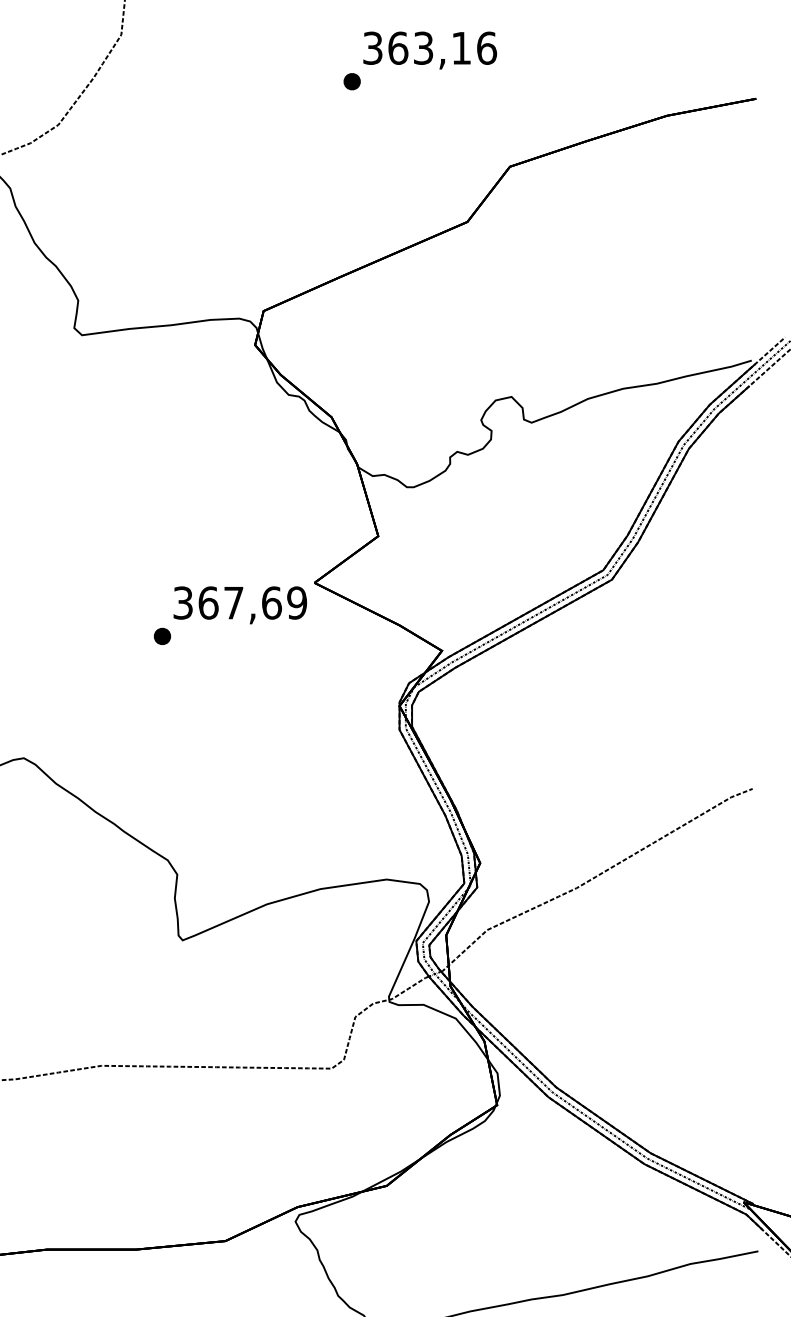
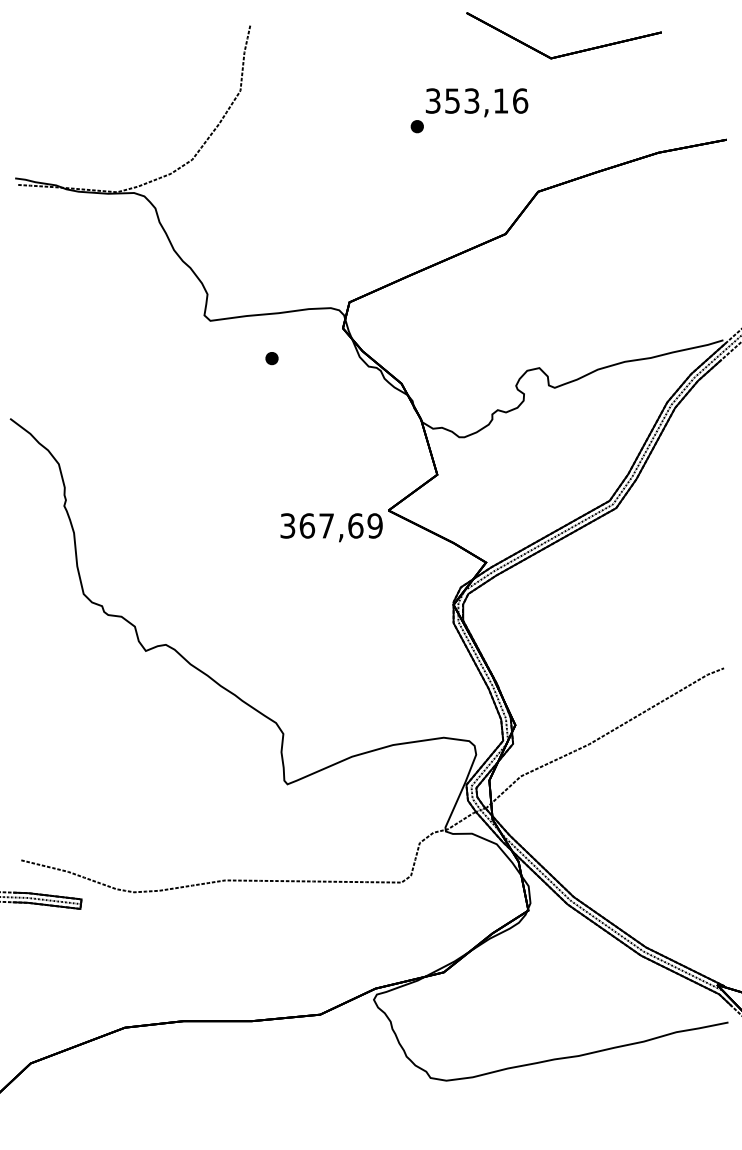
text: (398, 47) -> (452, 100), 363,16 -> 353,16
part: (161, 636) -> (271, 358), moved

